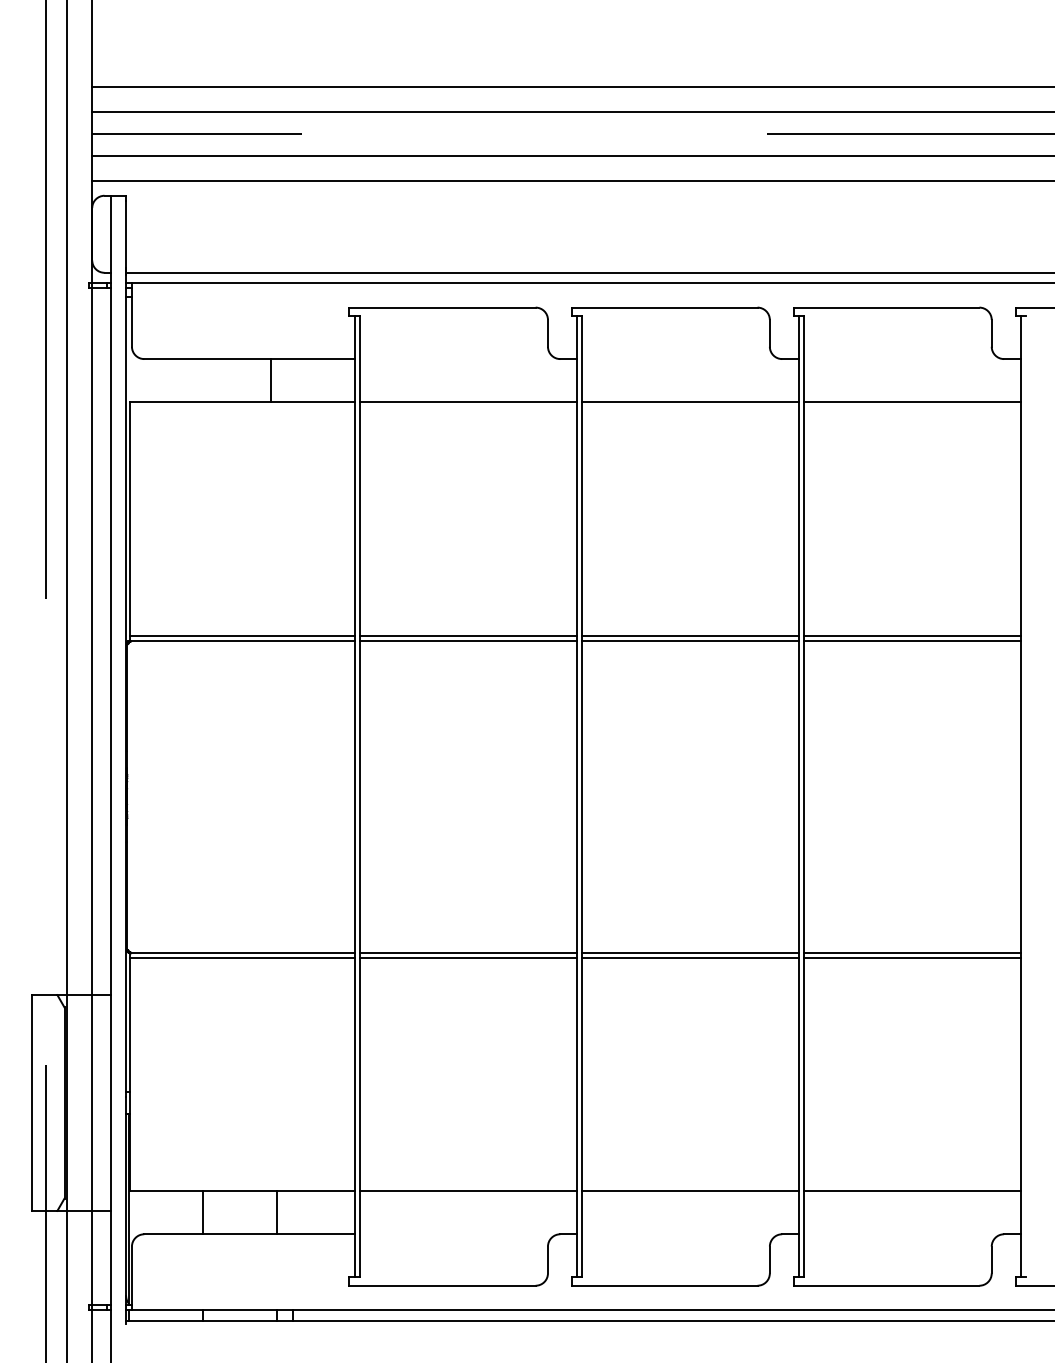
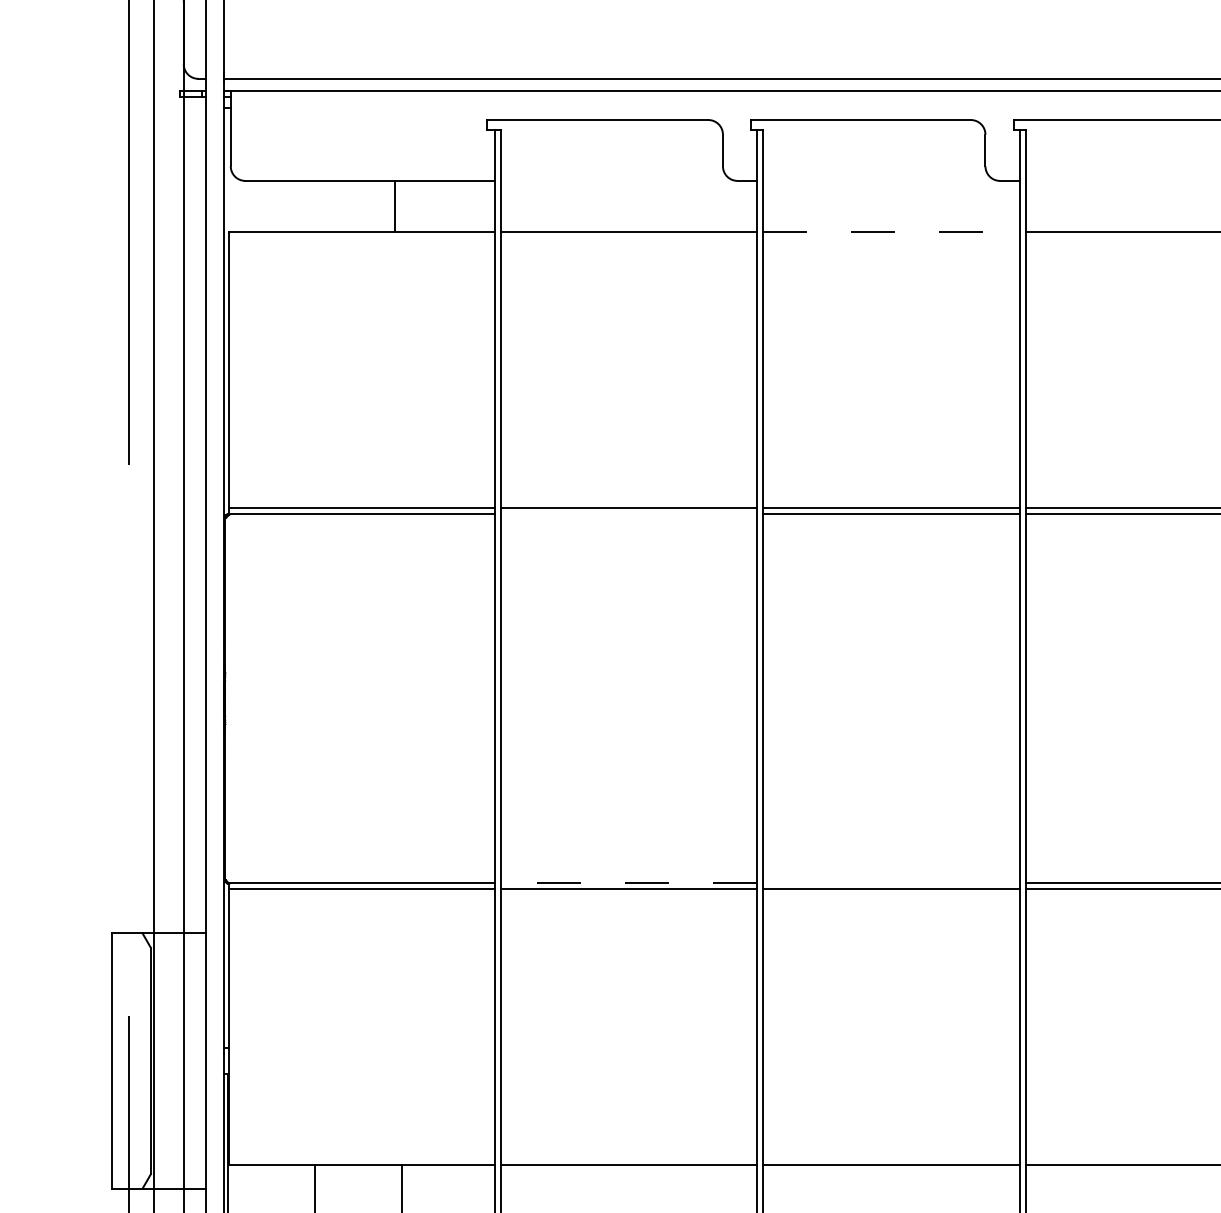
line: (690, 402) -> (891, 232), solid -> dashed
line: (468, 640) -> (628, 513), removed
line: (467, 952) -> (627, 882), solid -> dashed
line: (689, 952) -> (890, 882), removed

